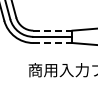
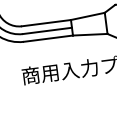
line: (52, 30) -> (45, 23), dashed -> solid
line: (52, 43) -> (48, 39), dashed -> solid

